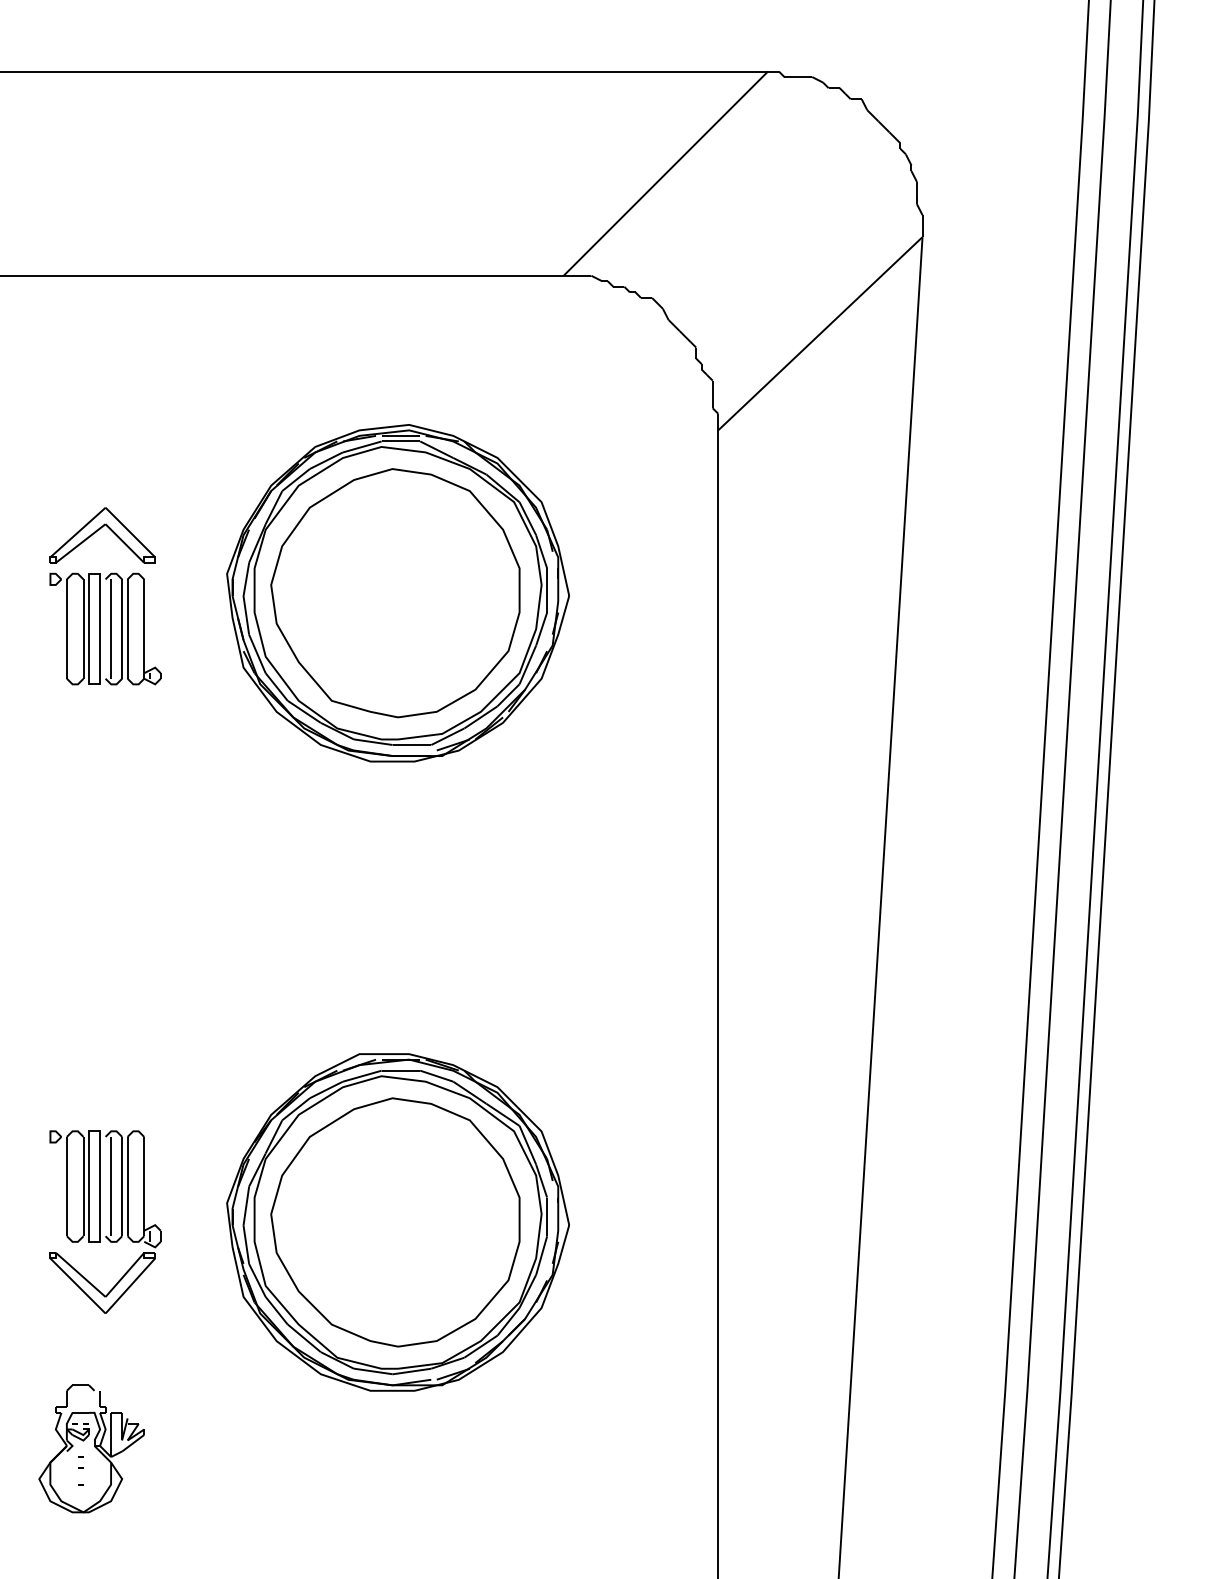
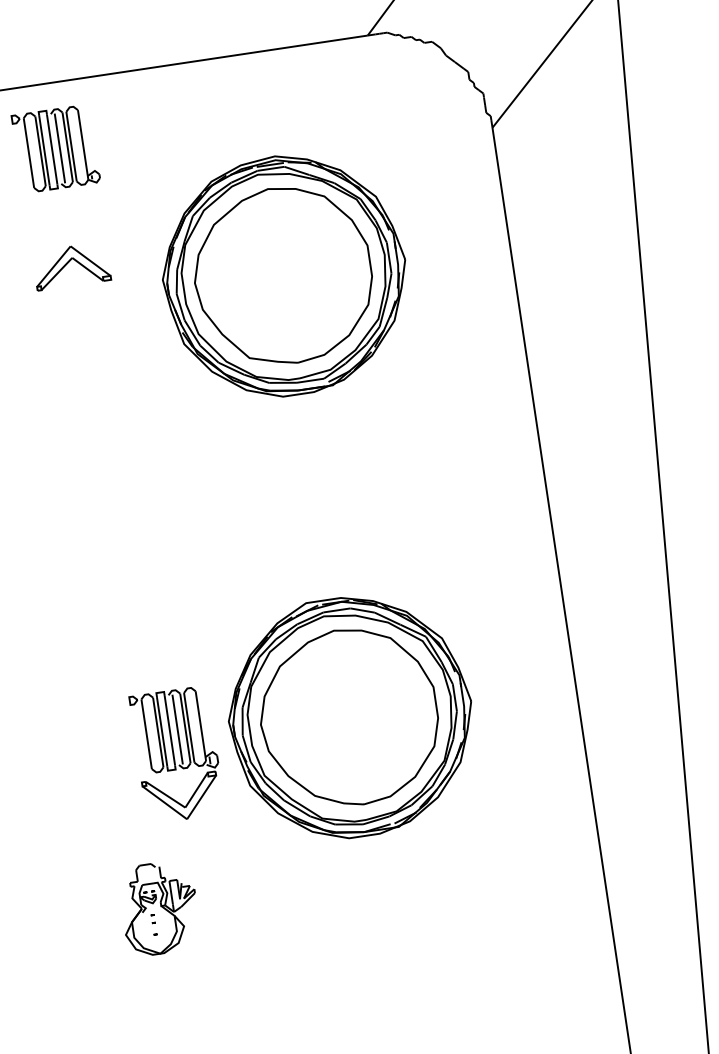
part: (105, 628) -> (55, 148), moved
part: (105, 1221) -> (177, 754), moved

